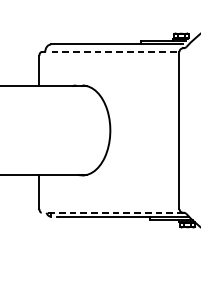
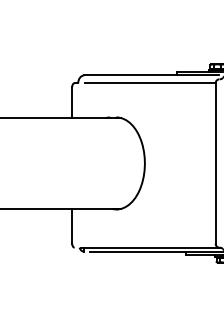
line: (115, 52) -> (150, 83), dashed -> solid
line: (115, 212) -> (150, 247), dashed -> solid

